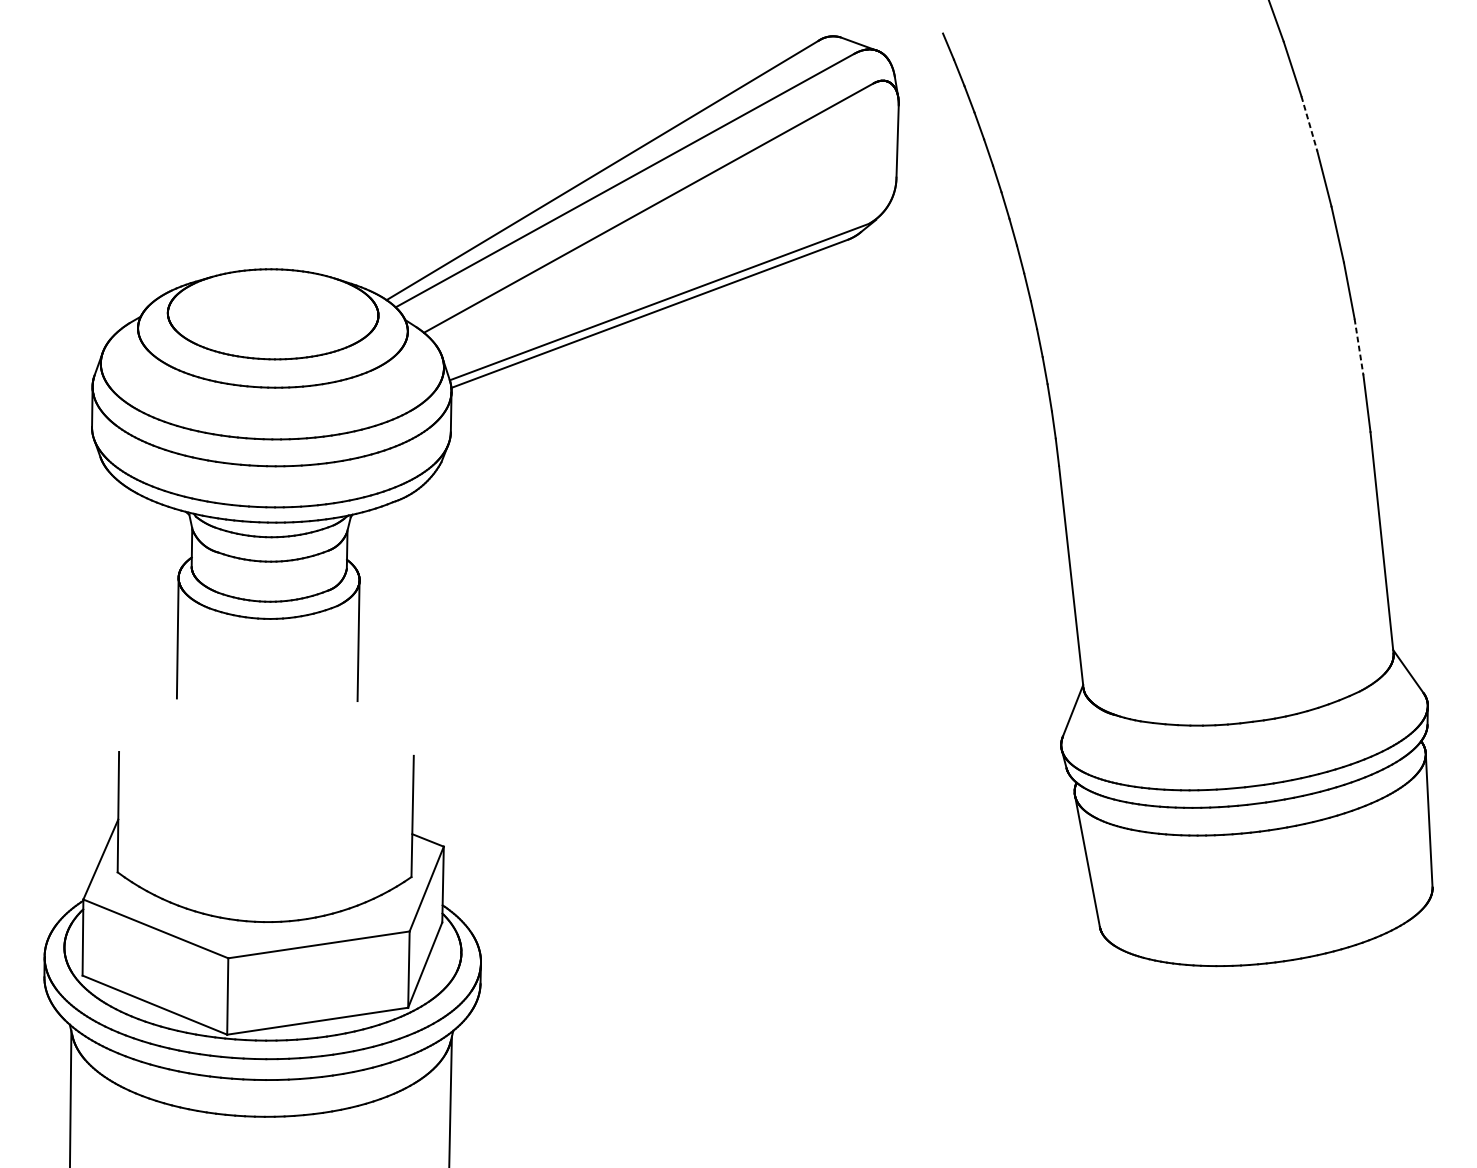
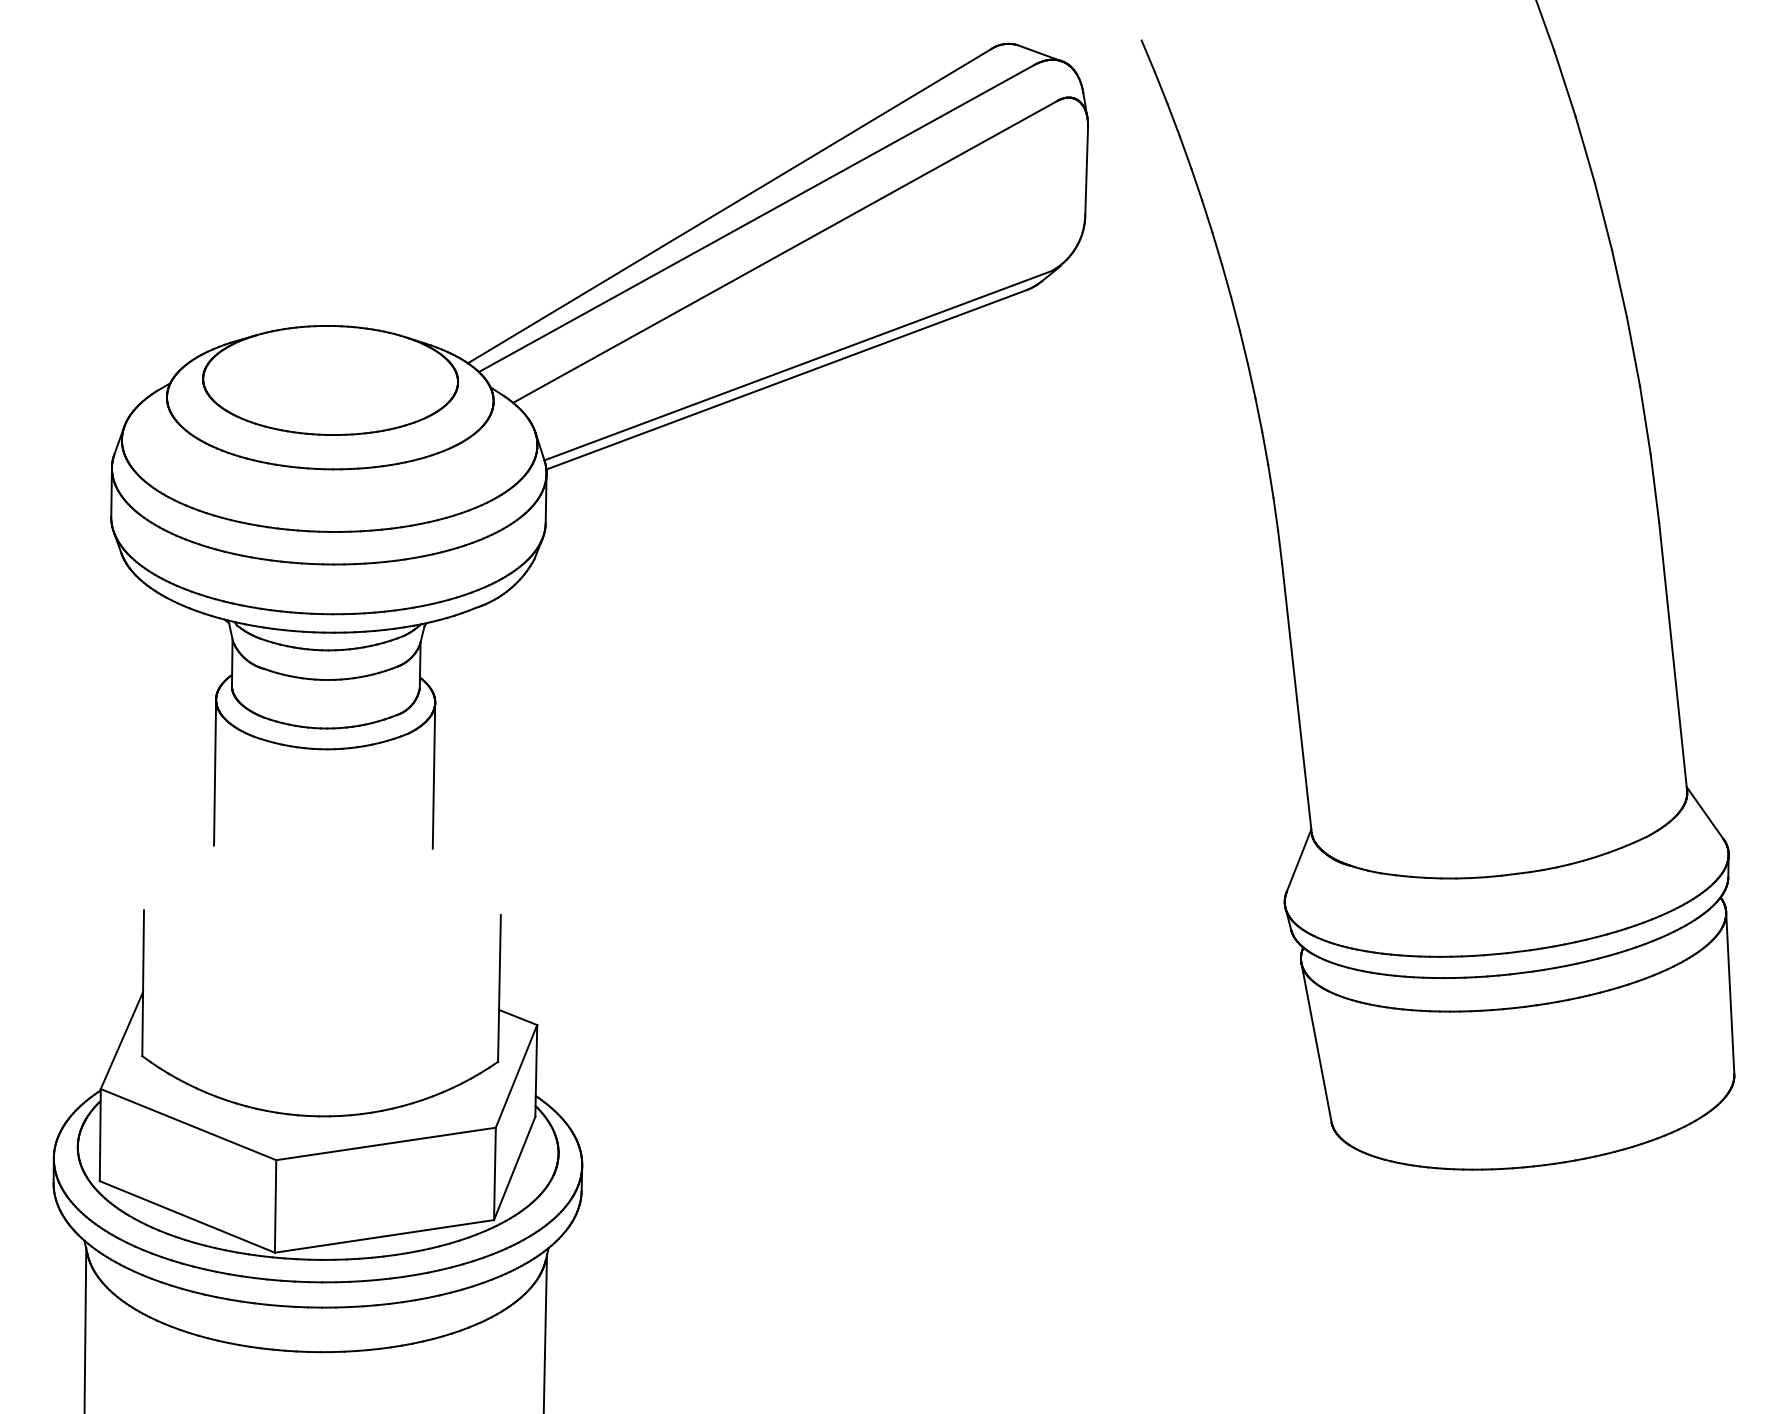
line: (1309, 123) -> (1585, 149), dashed -> solid
line: (1359, 347) -> (1645, 420), dashed -> solid

